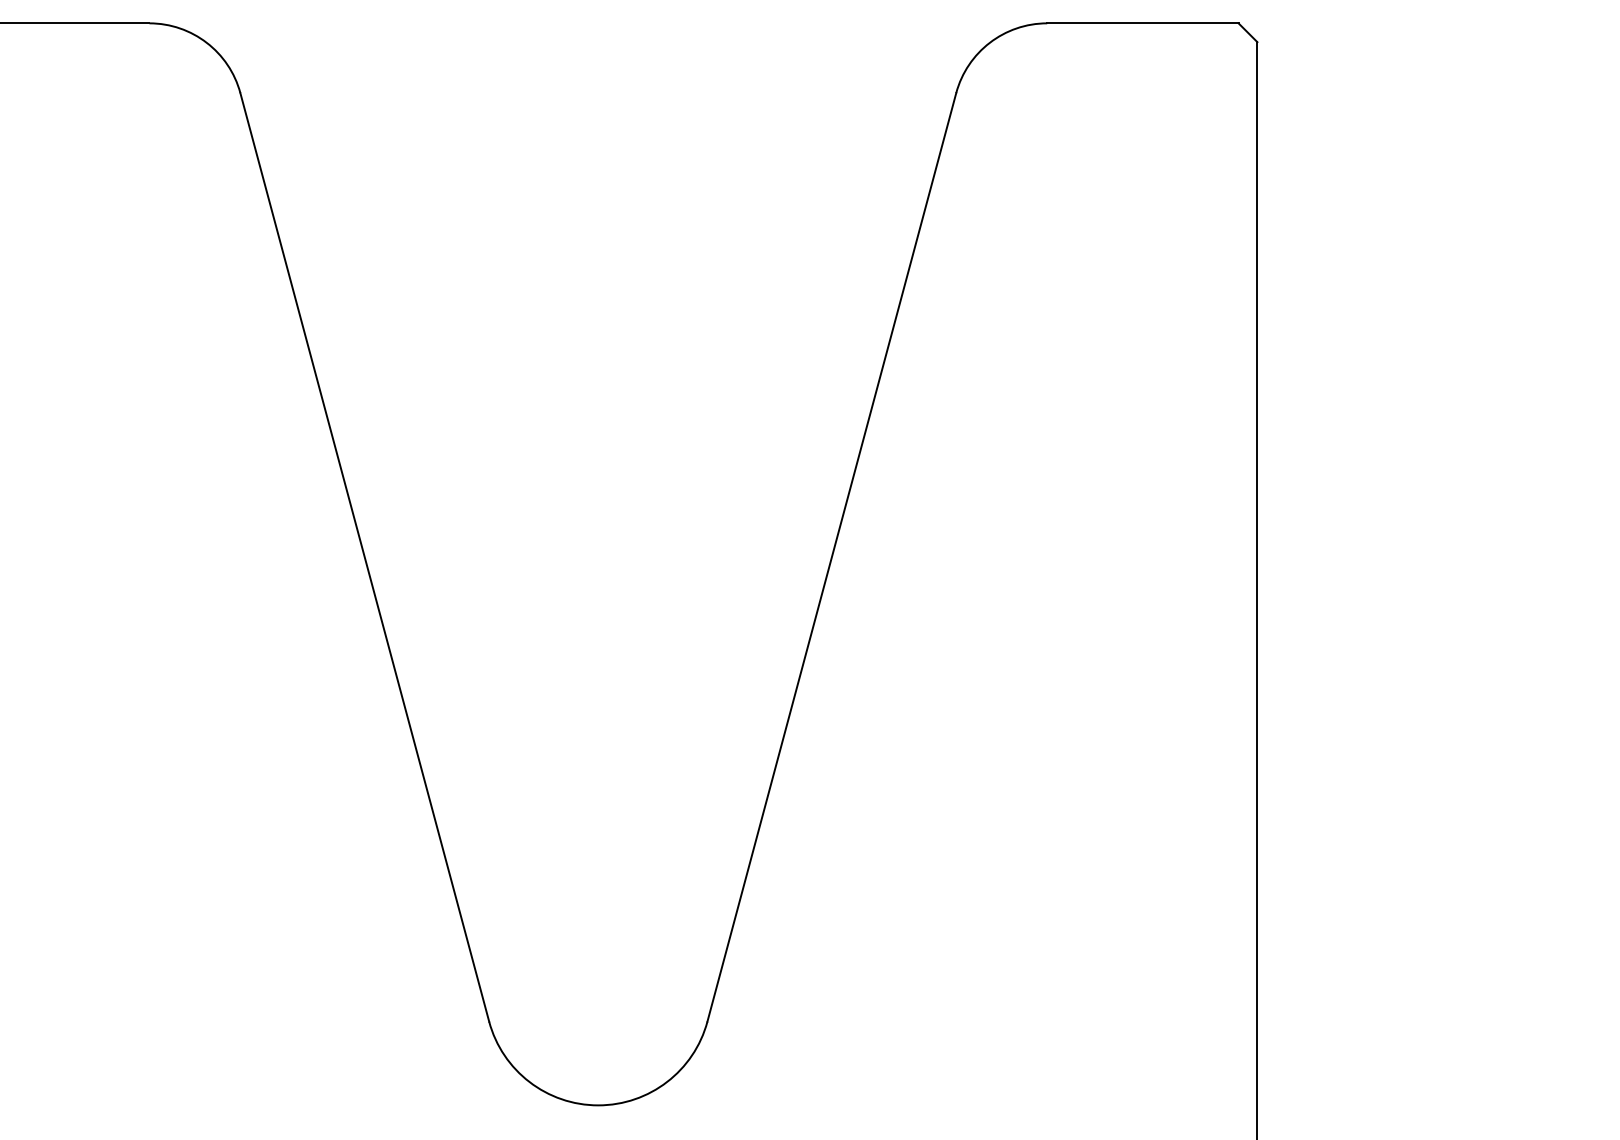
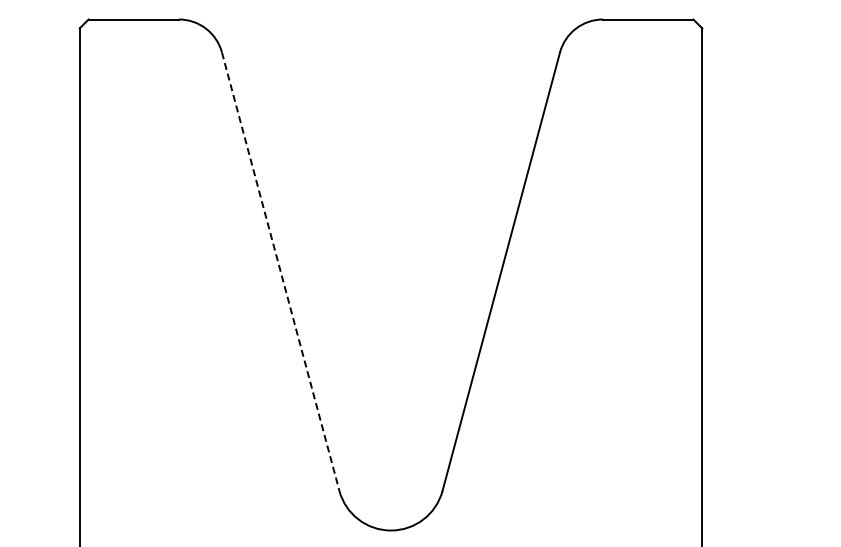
line: (364, 556) -> (280, 271), solid -> dashed

